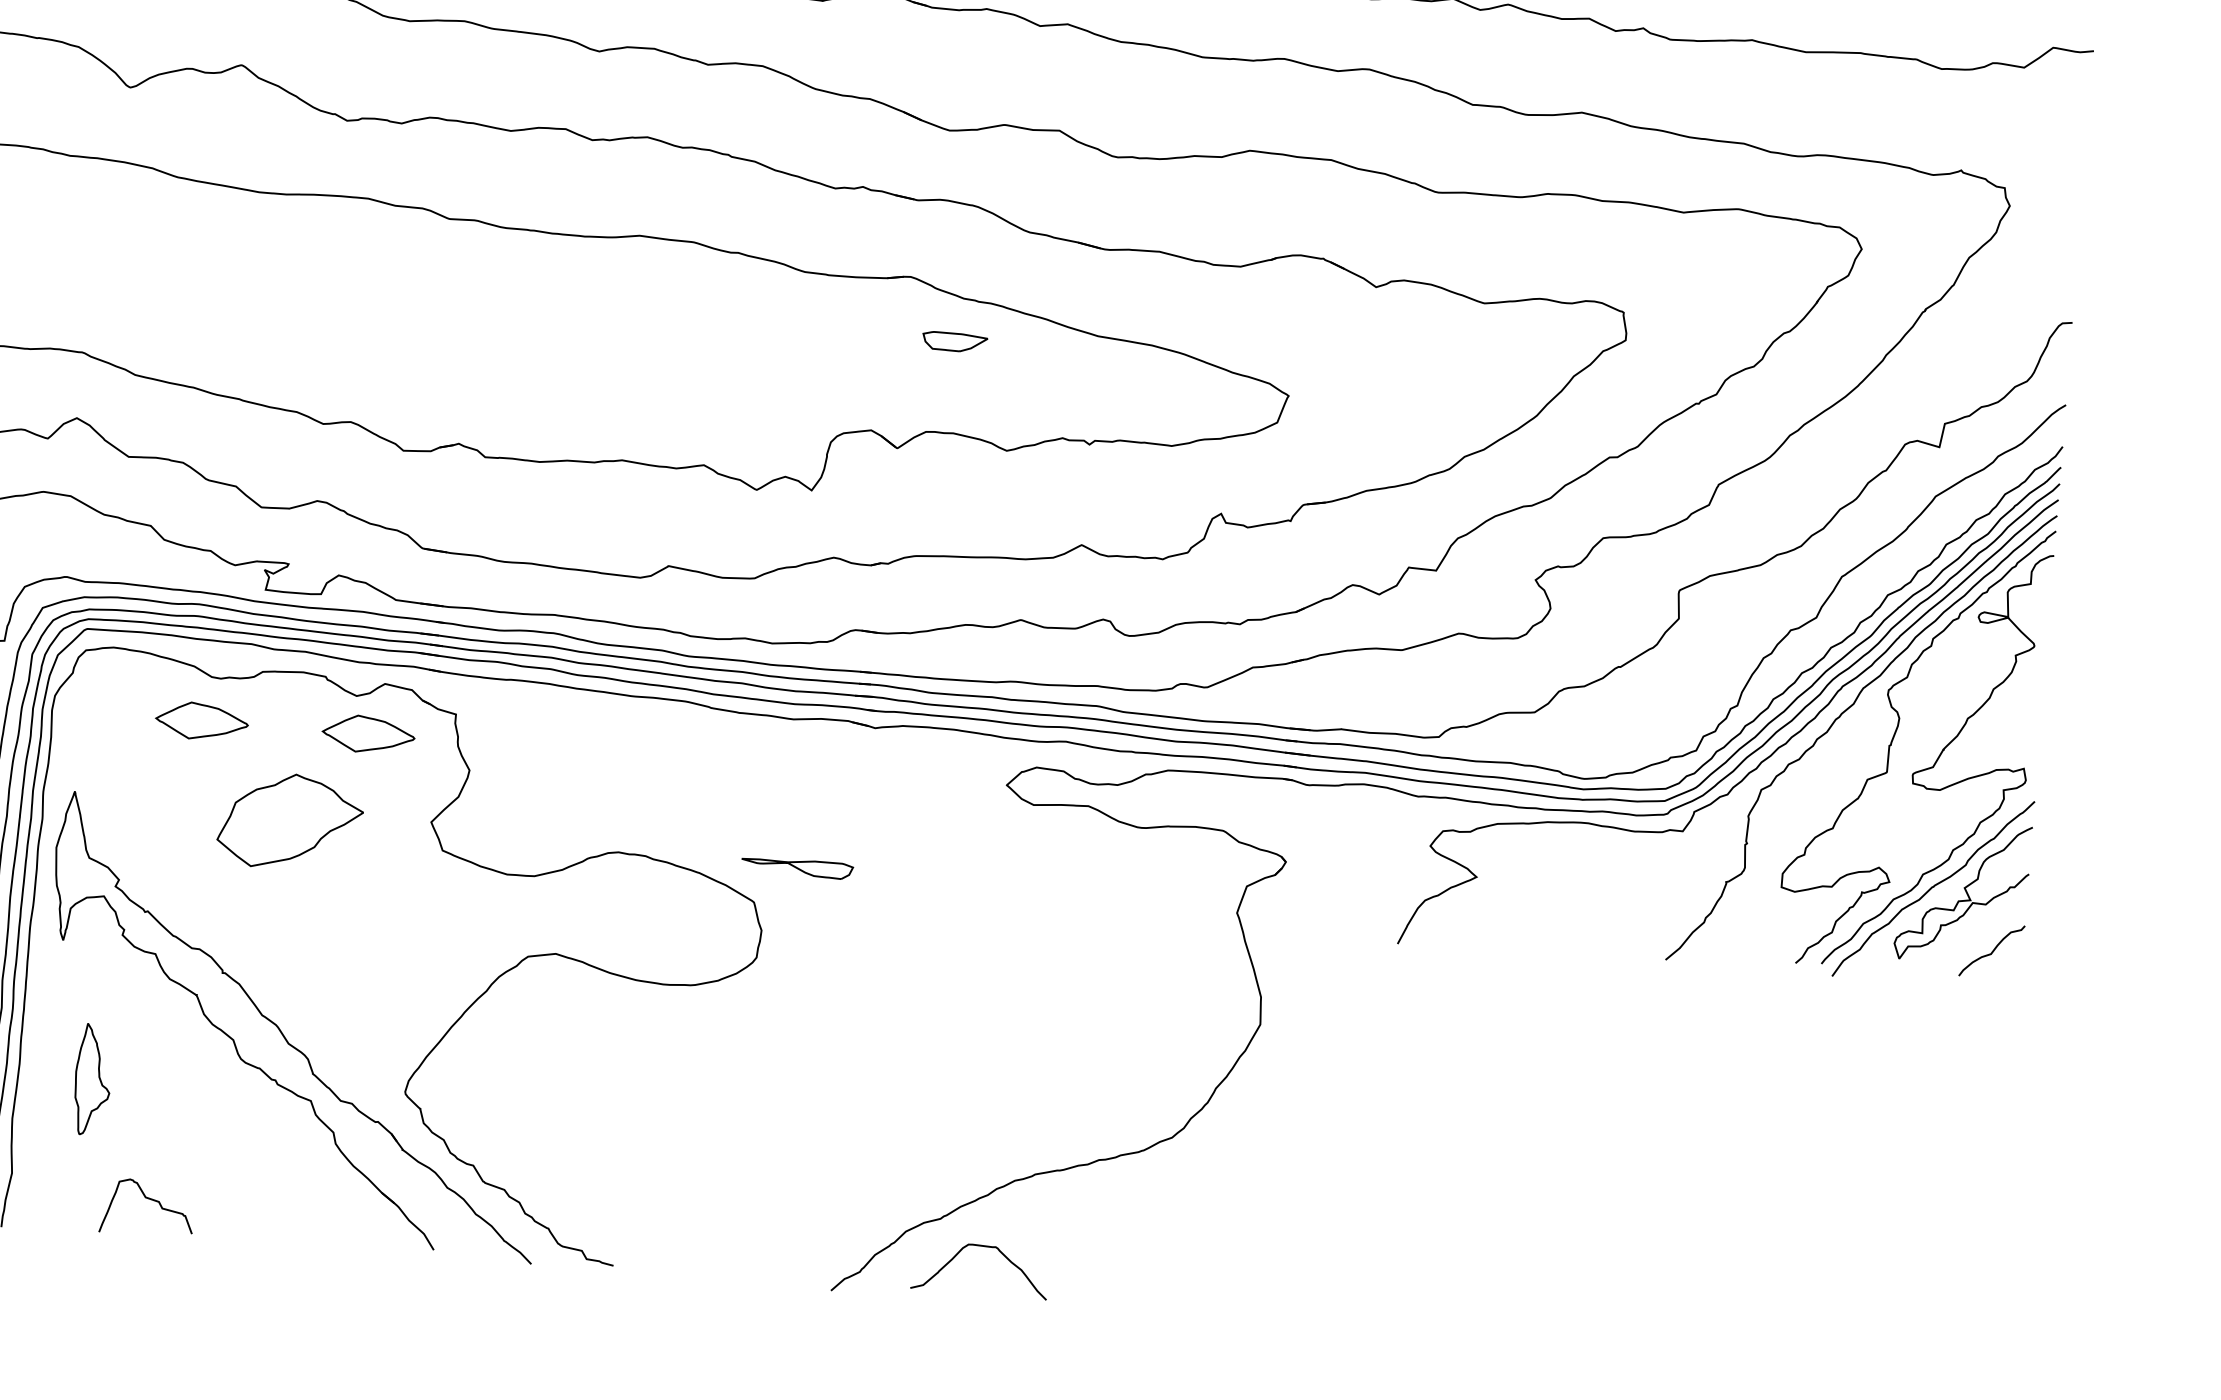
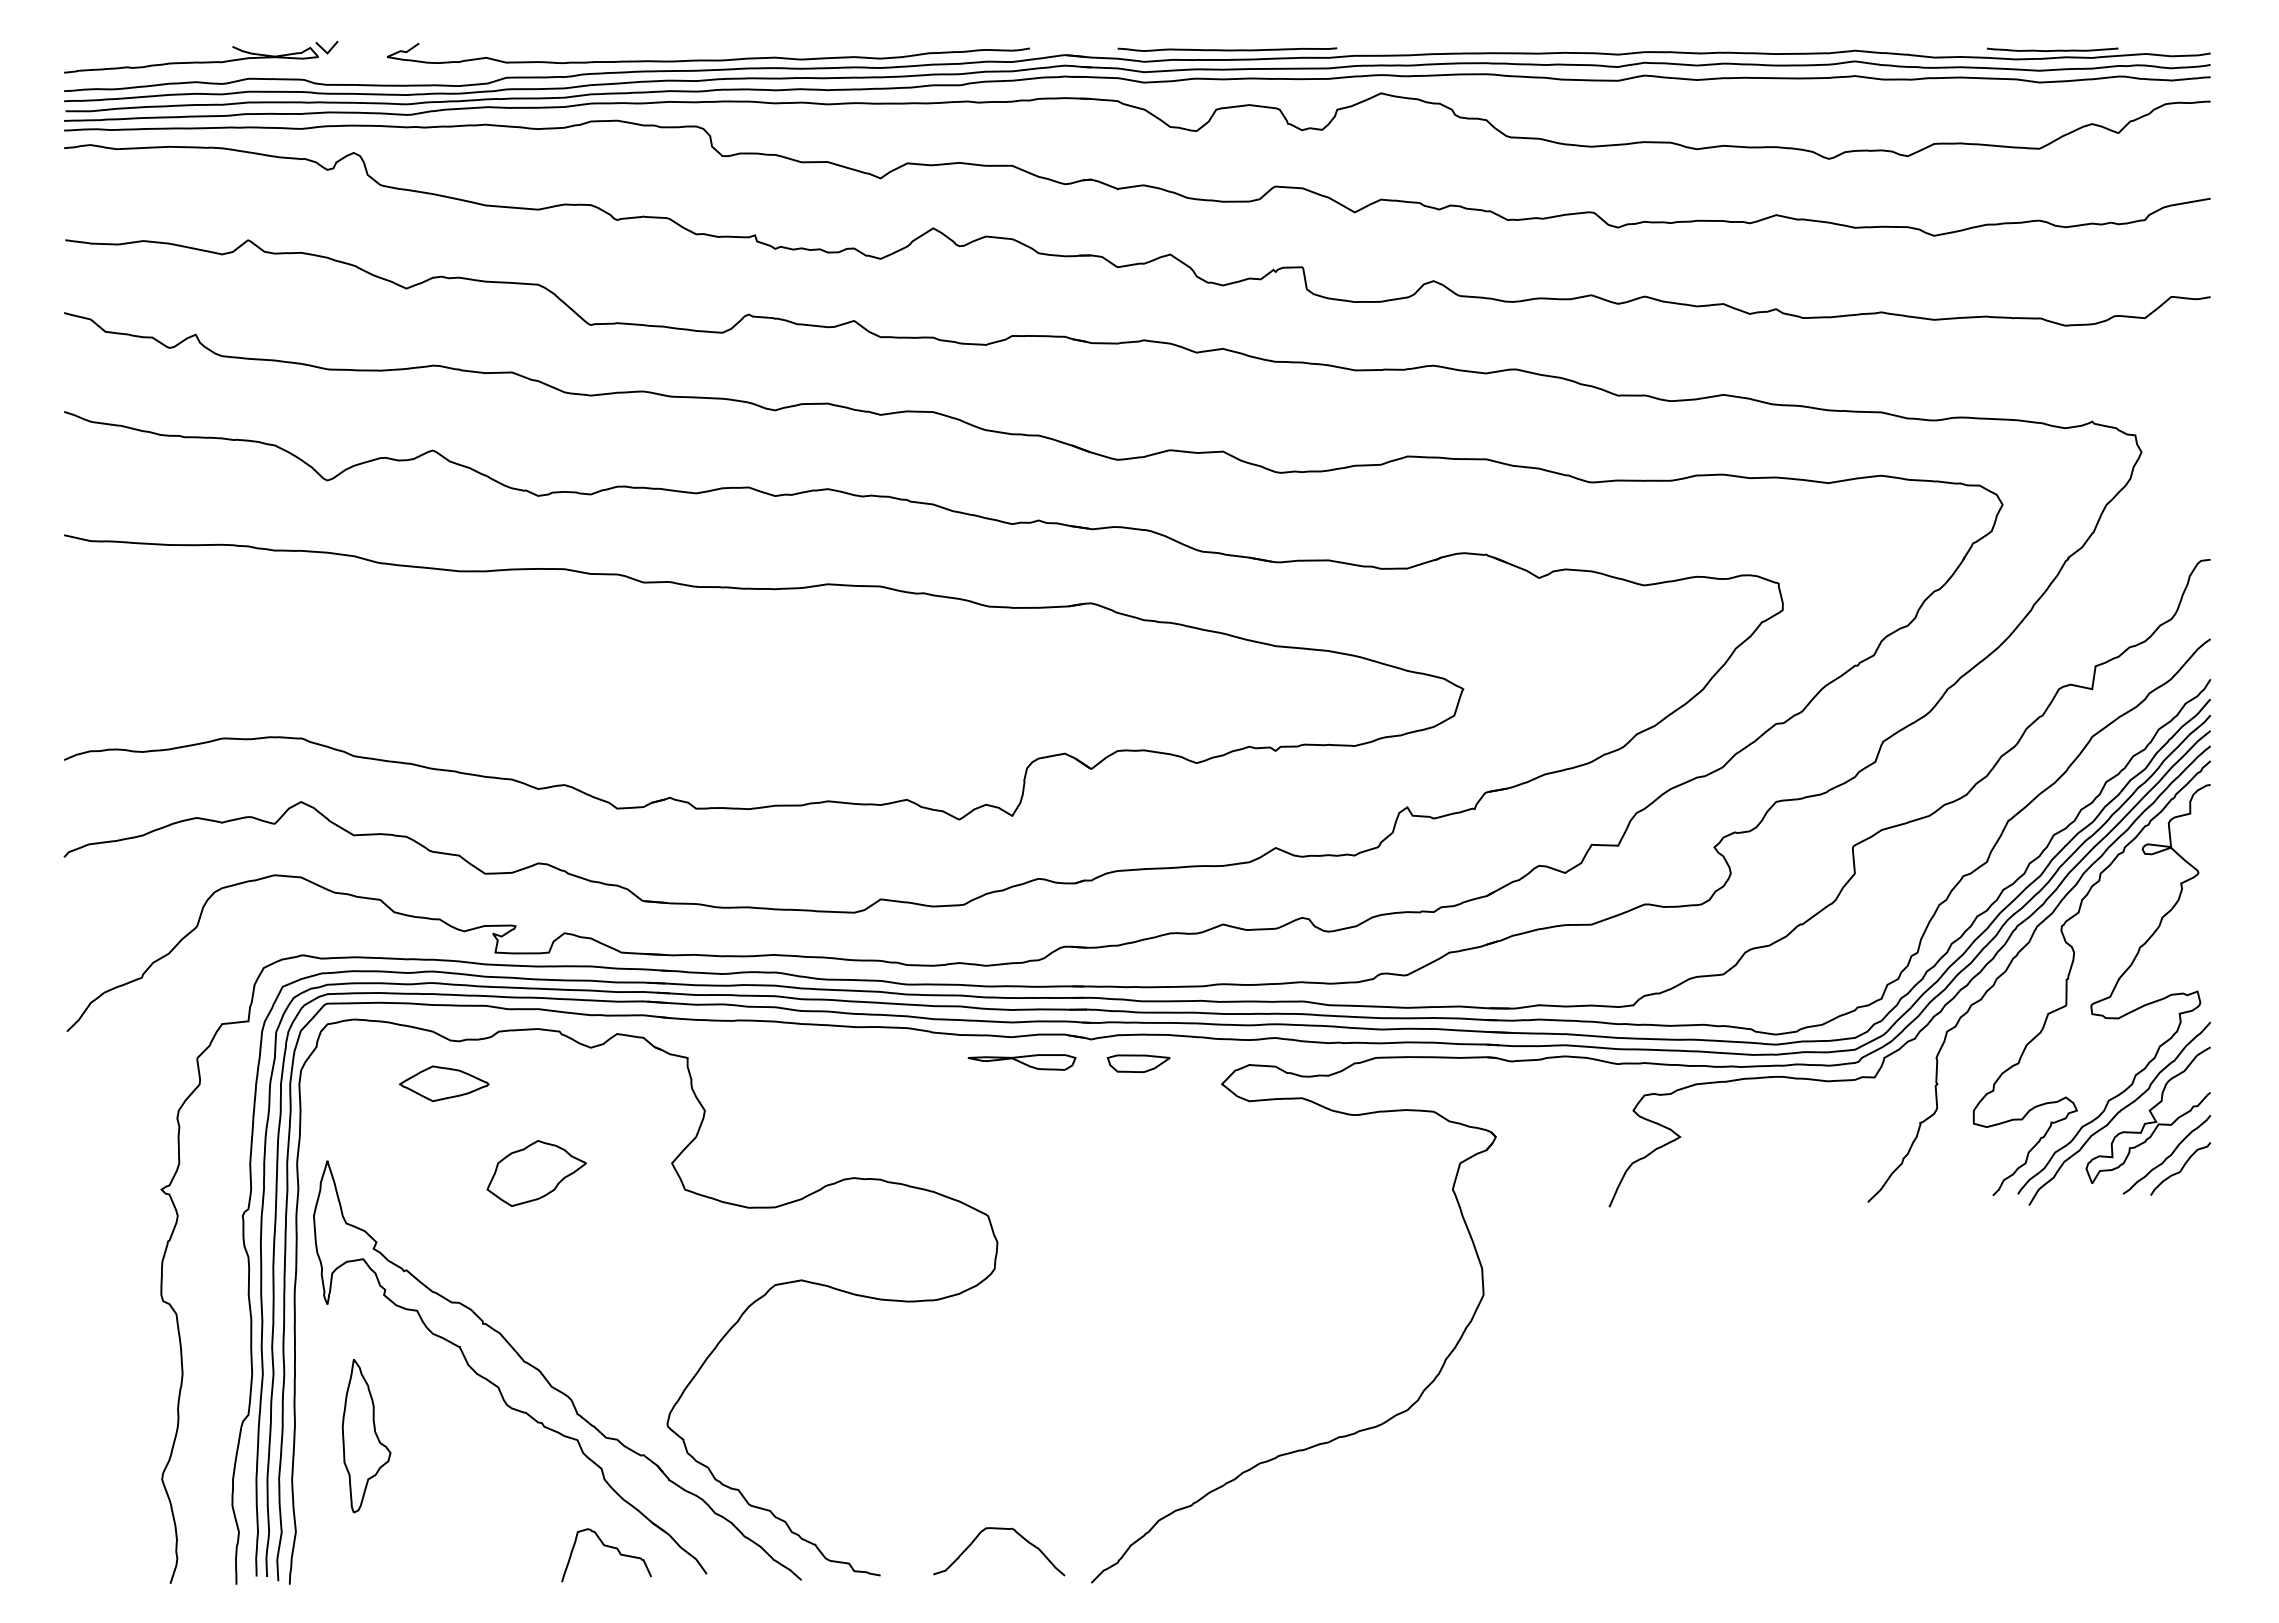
part: (954, 341) -> (1138, 1063), moved
part: (367, 734) -> (604, 1083), removed
part: (290, 821) -> (536, 1173), size x0.71
part: (796, 867) -> (1021, 1062), moved
curve: (1980, 936) -> (2168, 1155), added
part: (92, 1080) -> (366, 1436), size x1.43
curve: (150, 1200) -> (608, 1547), moved
curve: (982, 1246) -> (999, 1529), moved

